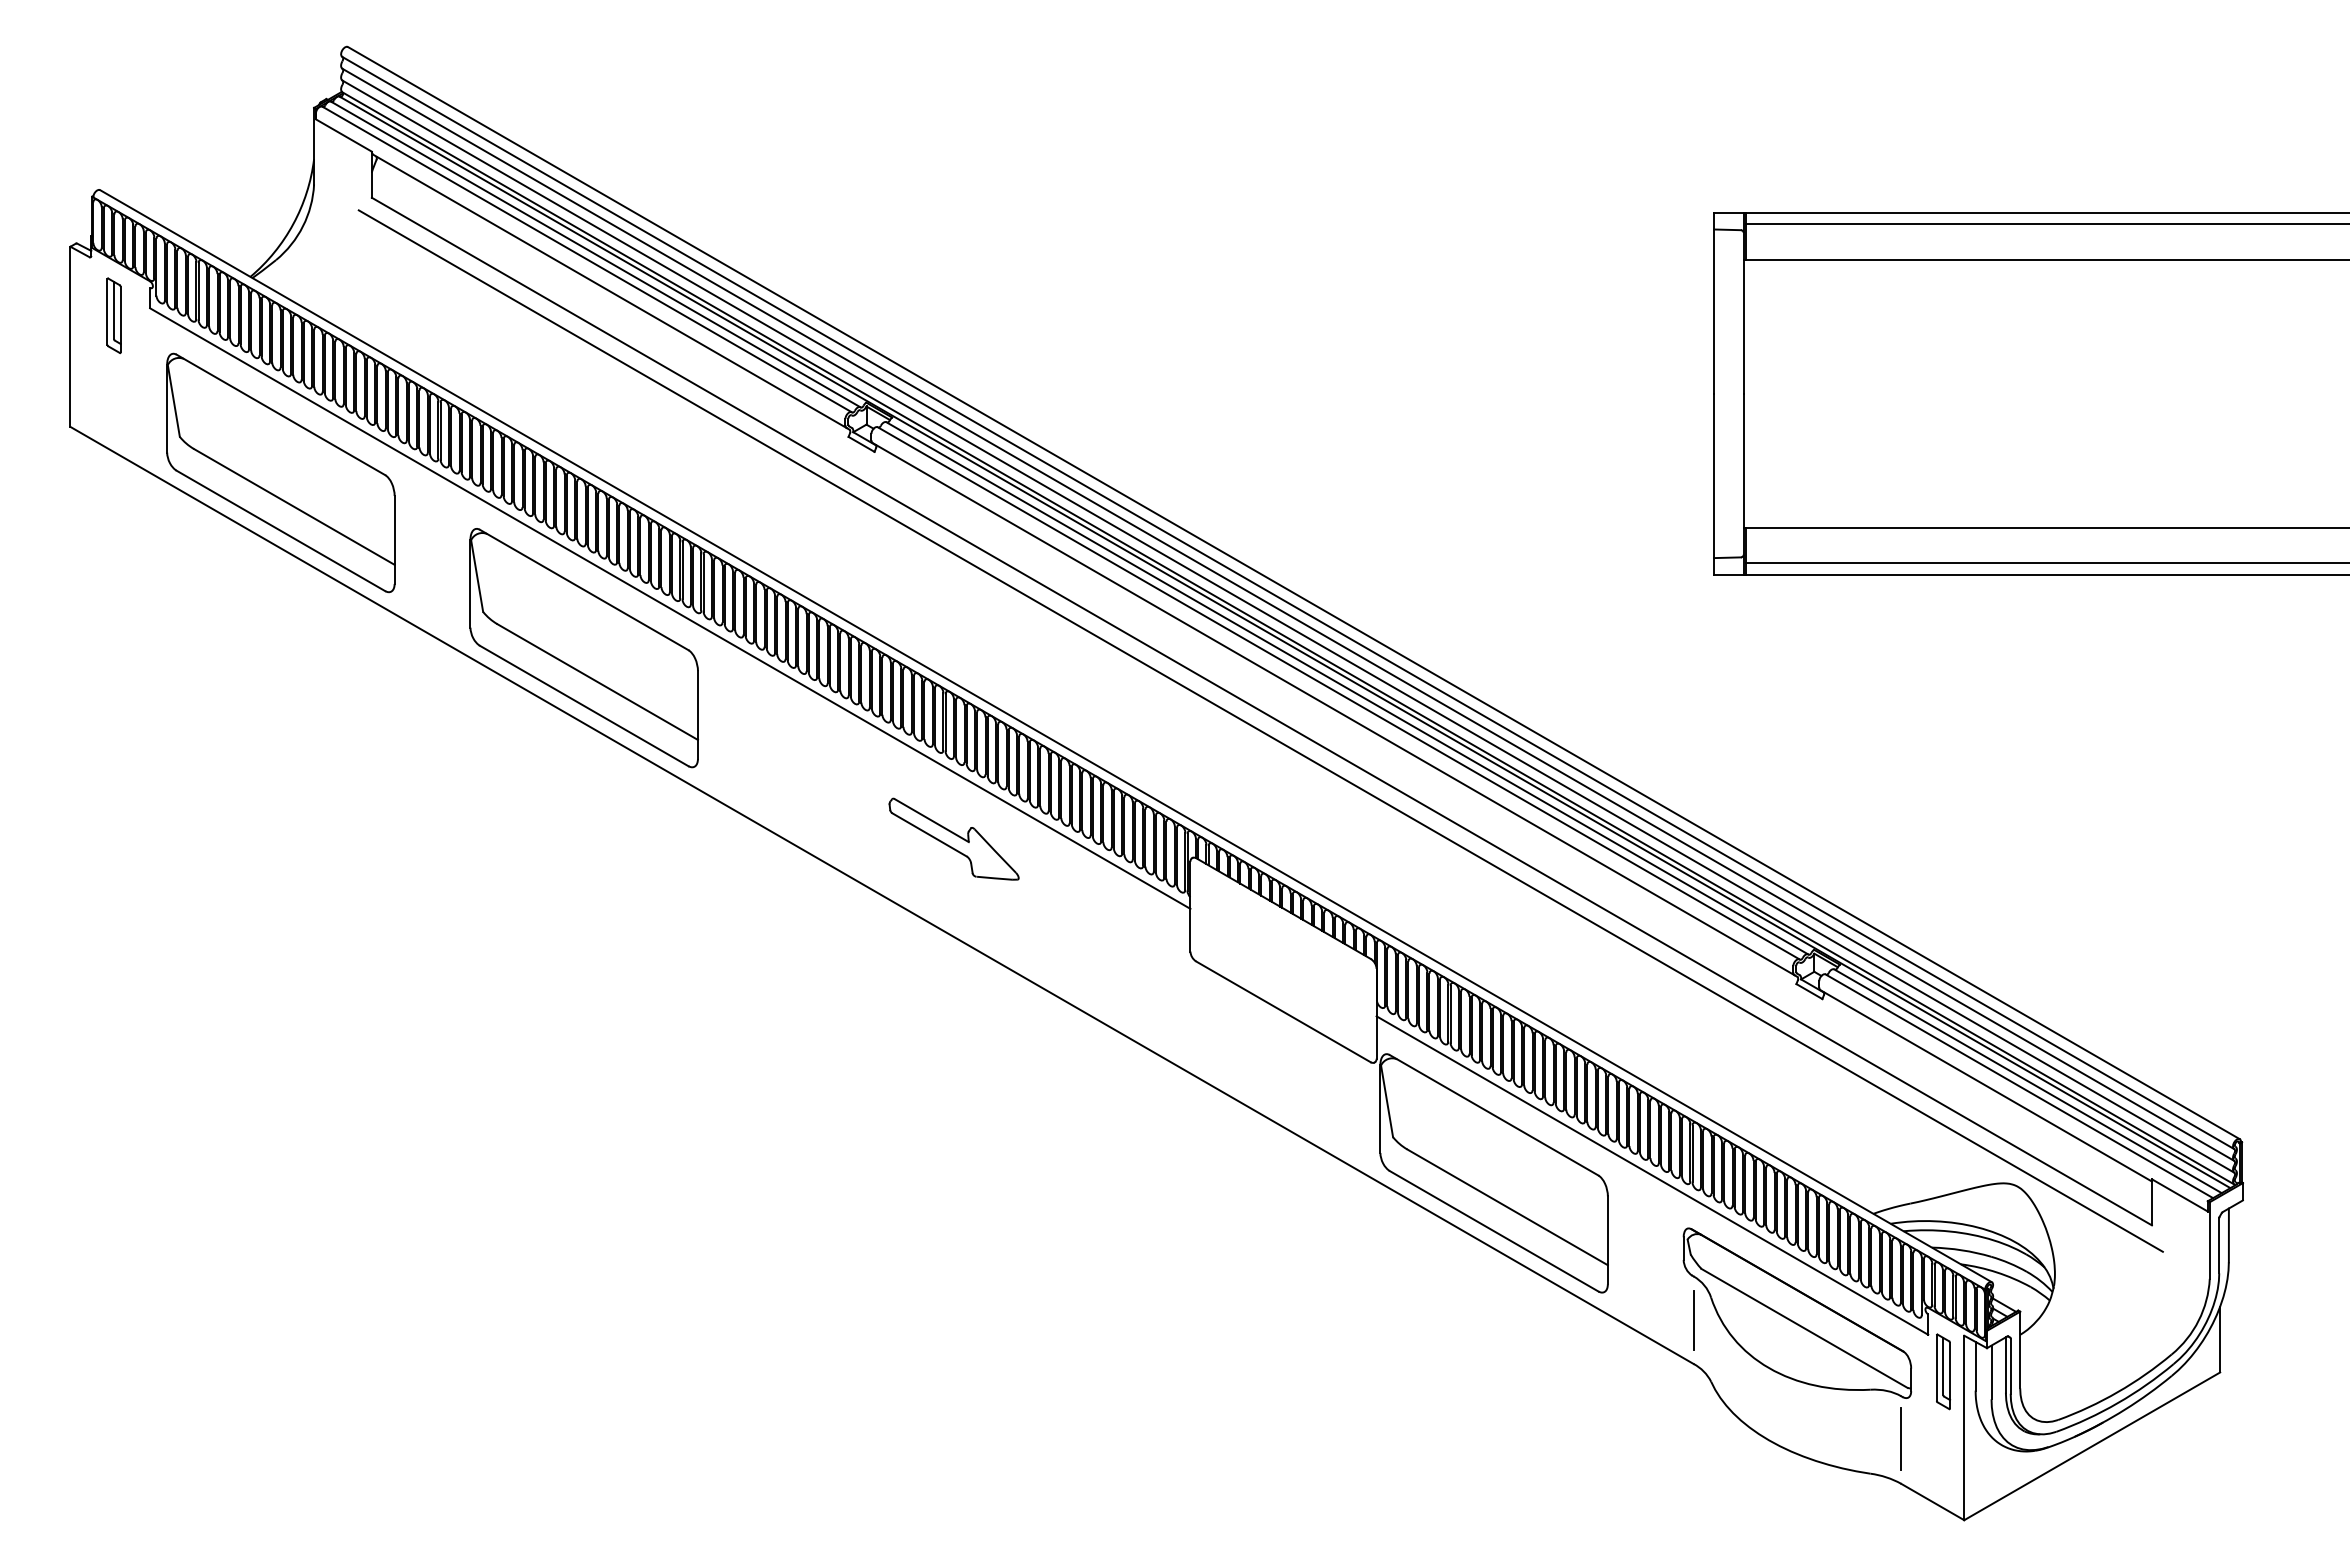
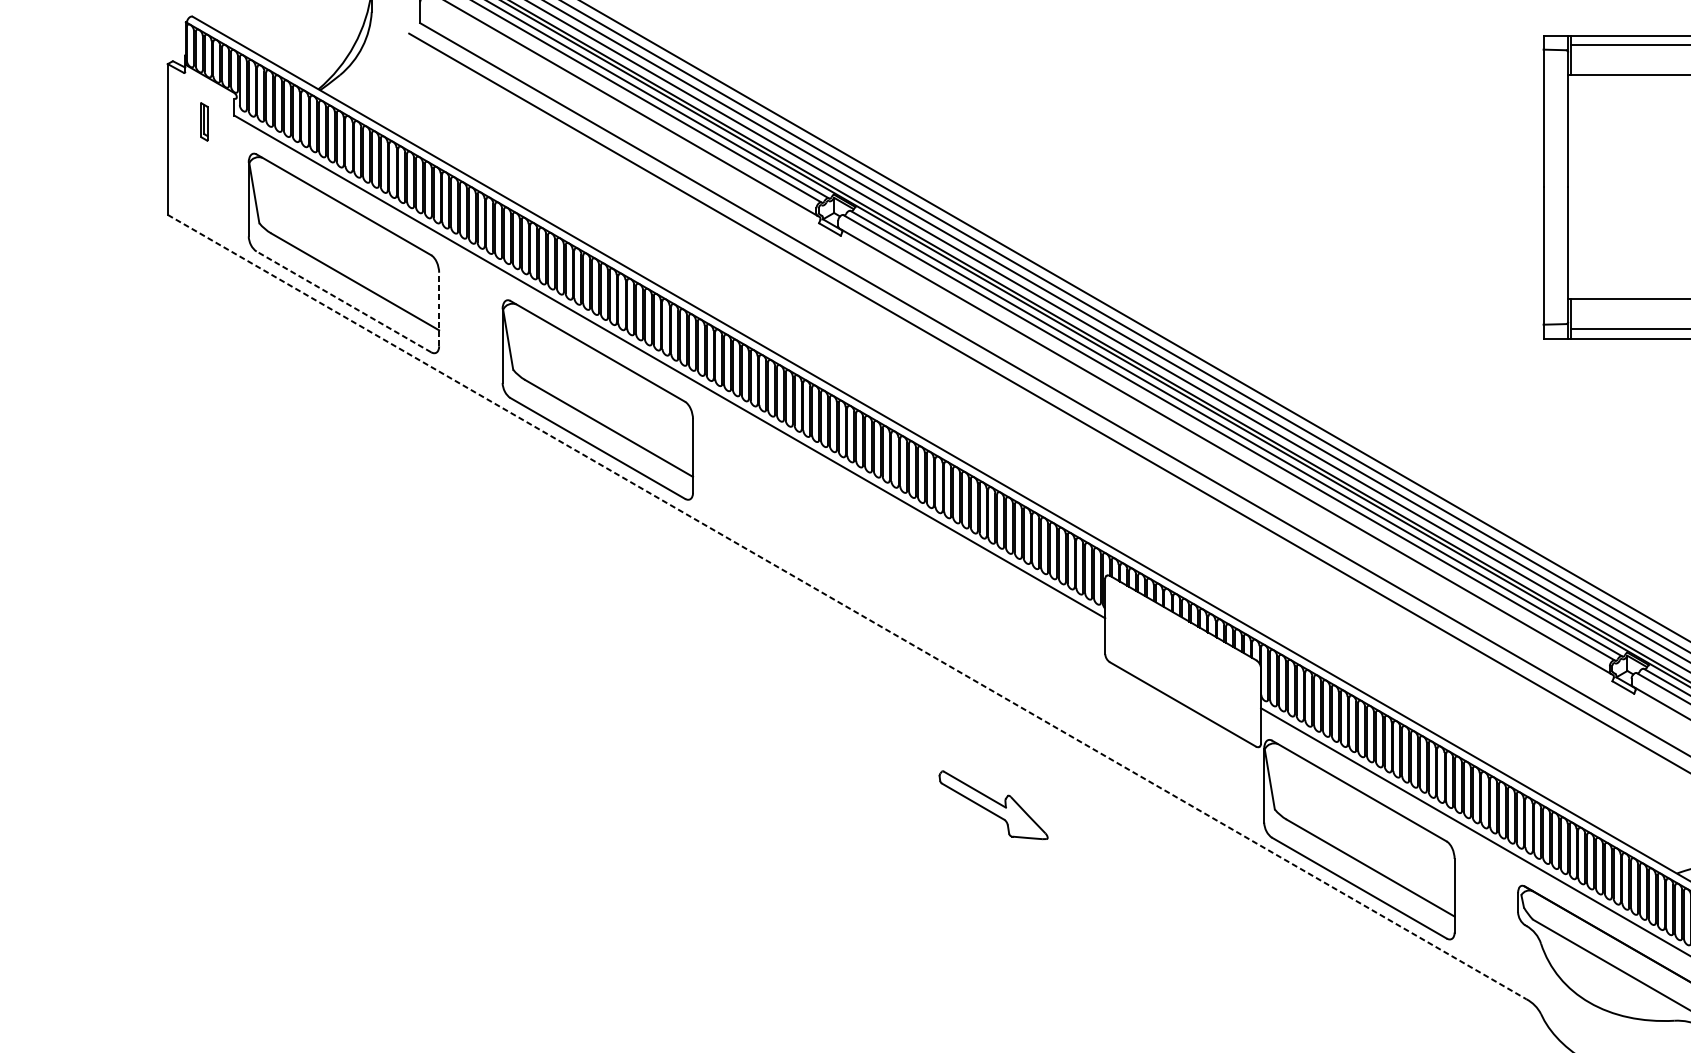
part: (113, 315) -> (203, 121), size x0.6
line: (280, 530) -> (343, 301), solid -> dashed
line: (394, 539) -> (439, 309), solid -> dashed
part: (953, 838) -> (993, 804), moved
line: (882, 895) -> (847, 607), solid -> dashed
line: (1693, 1319) -> (1526, 961), removed

